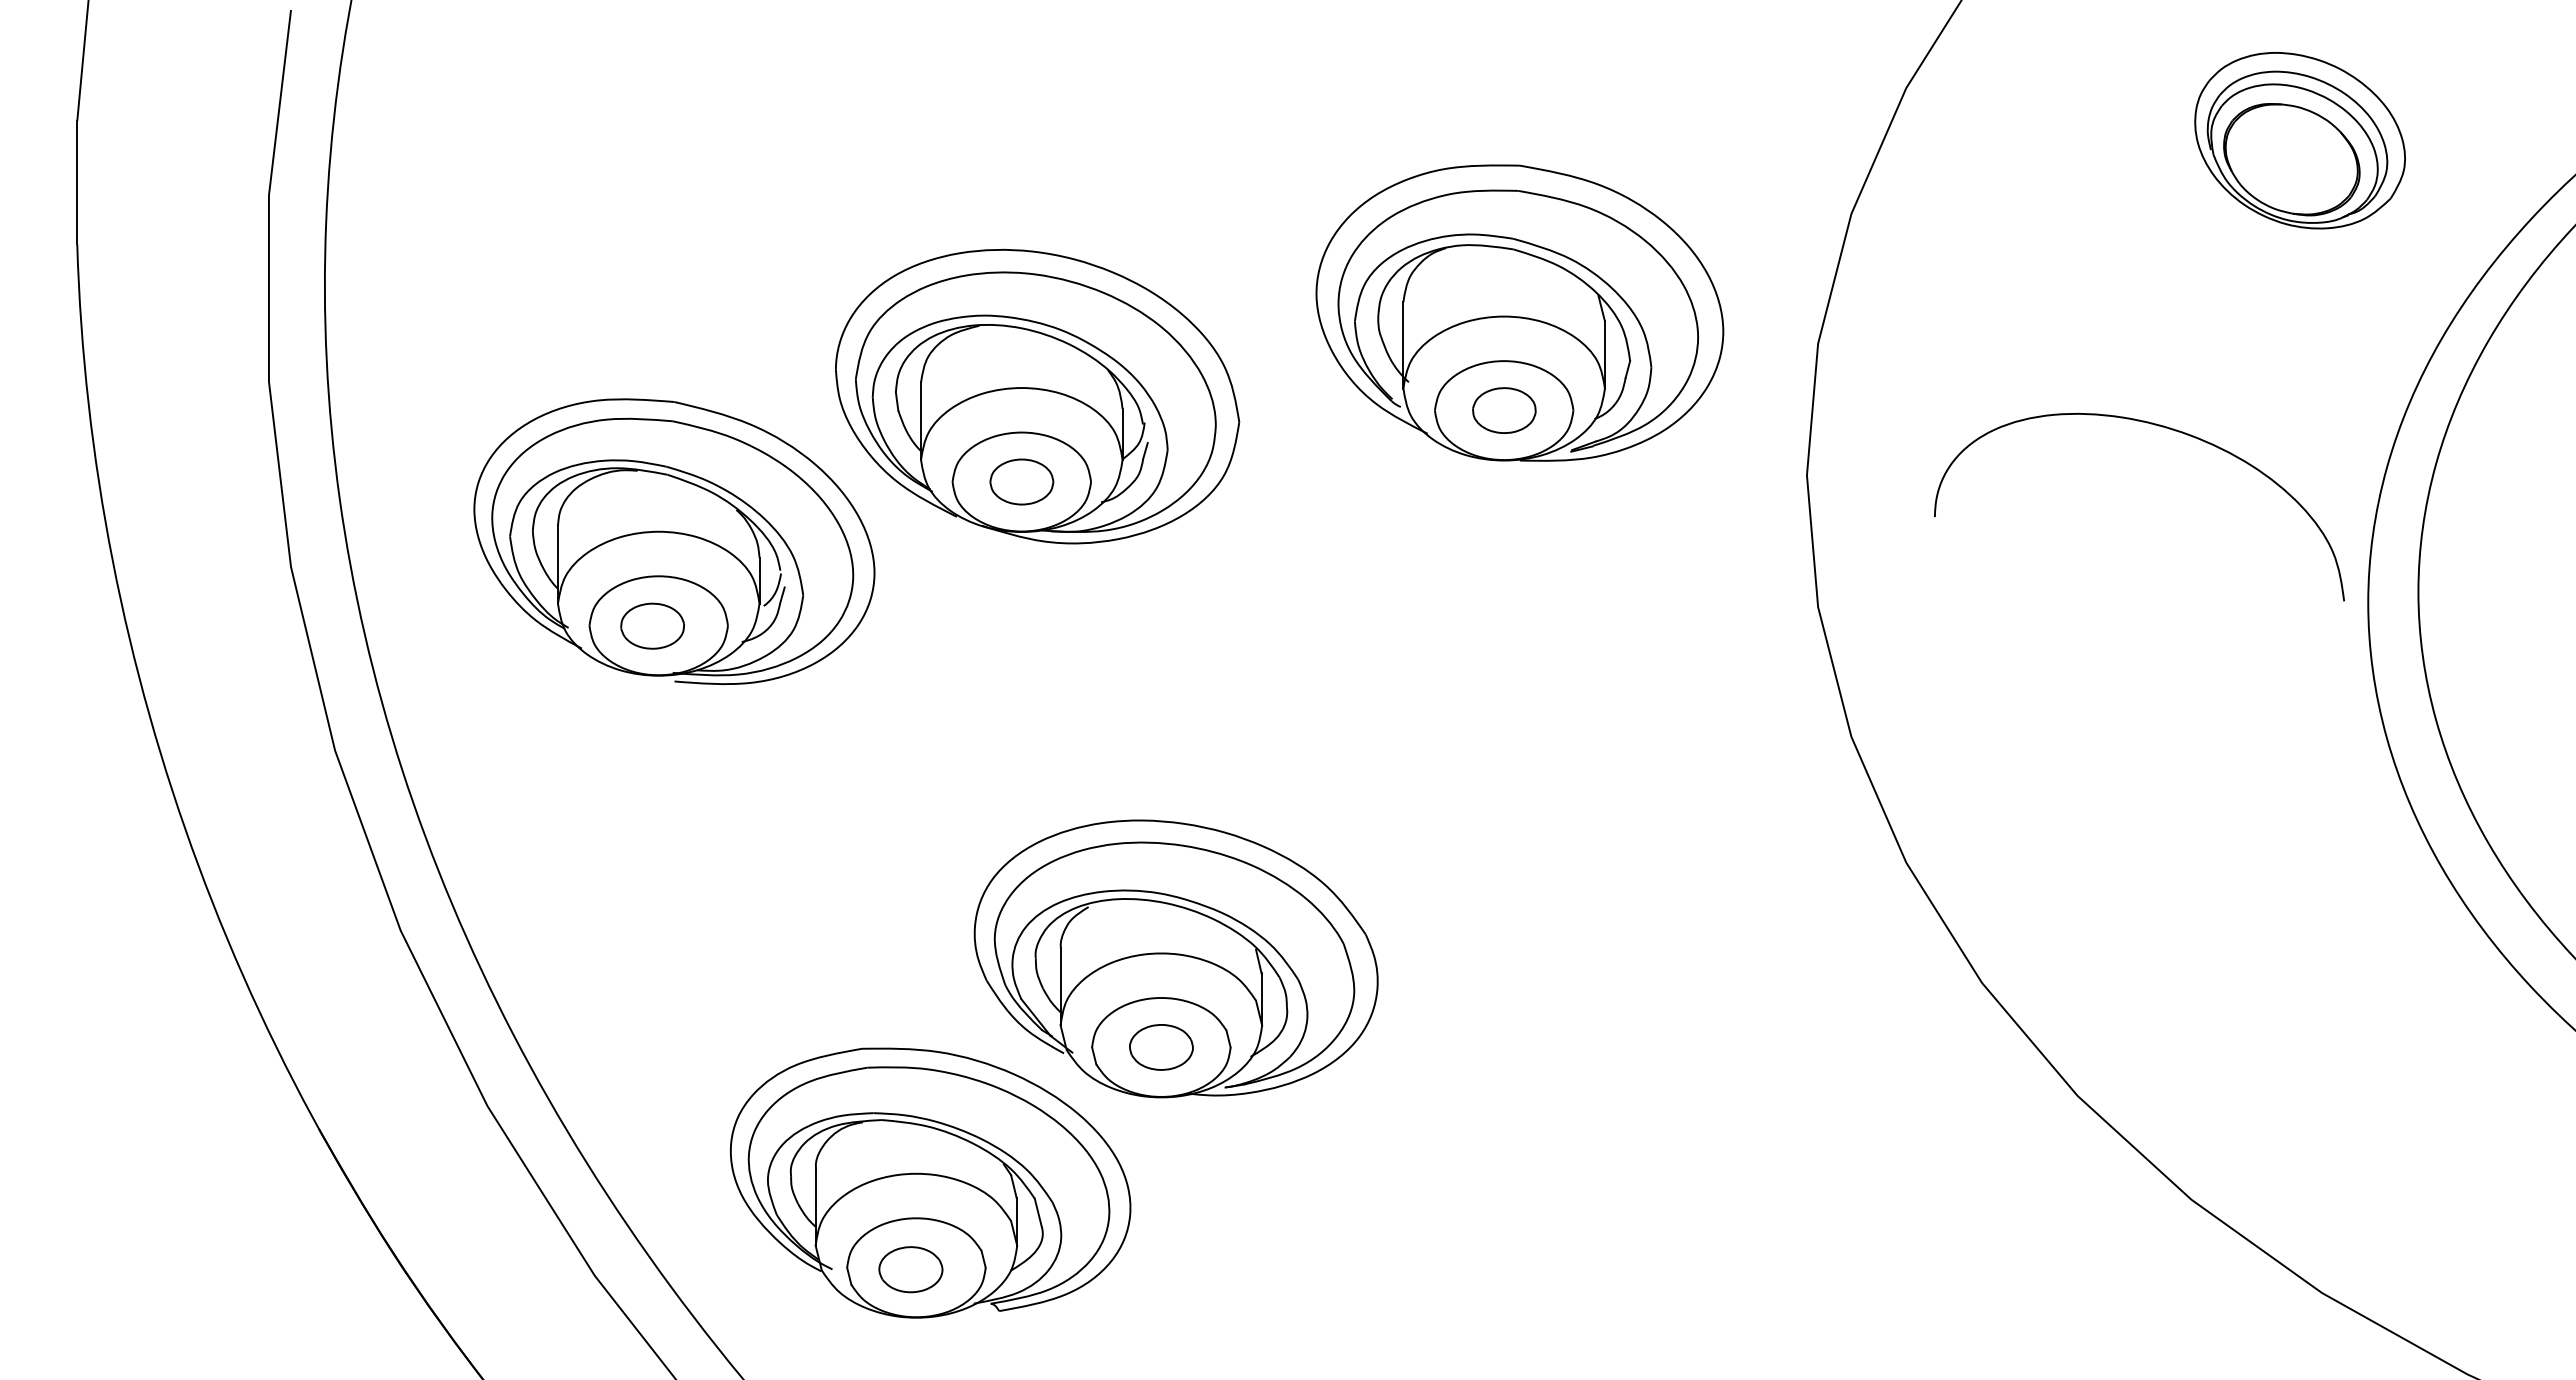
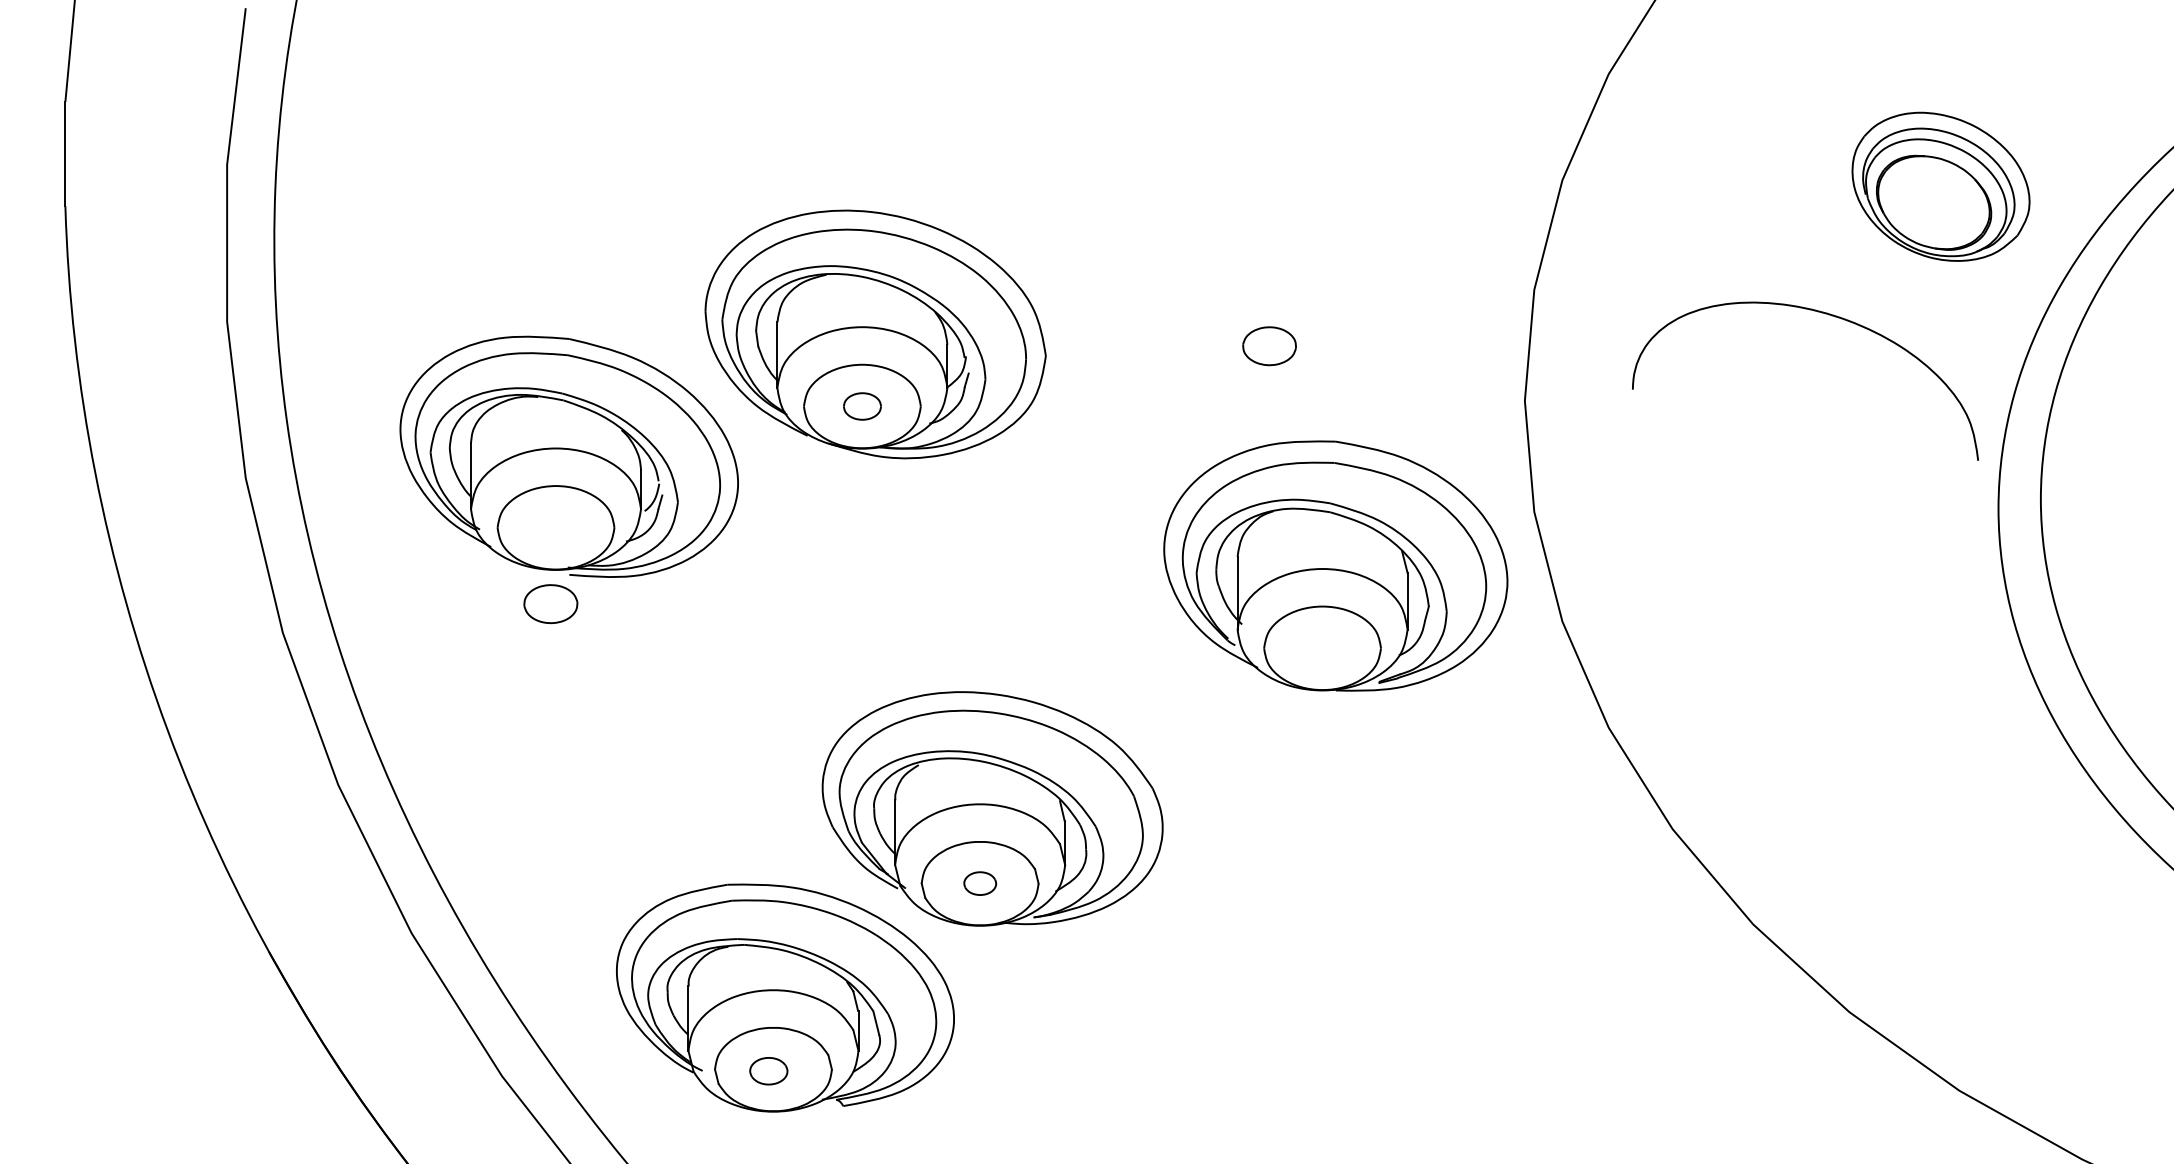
part: (2299, 140) -> (1940, 186), moved
part: (1519, 312) -> (1335, 565), moved
curve: (2165, 428) -> (1827, 314), moved
part: (1021, 481) -> (862, 406), size x0.7
part: (652, 625) -> (550, 603), moved
part: (1161, 1047) -> (980, 883), size x0.6
part: (910, 1269) -> (768, 1070), size x0.7

